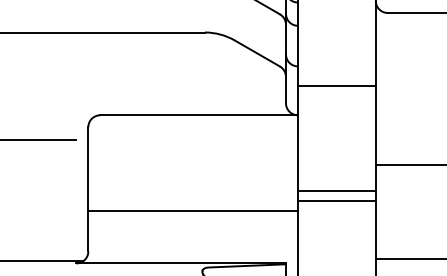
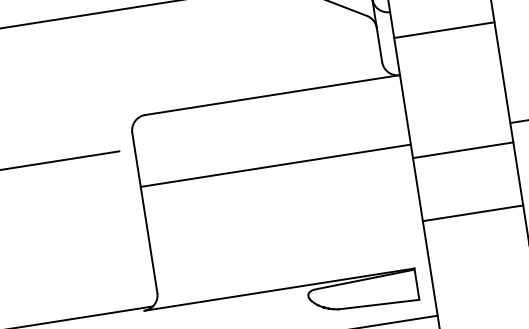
line: (336, 190) -> (462, 150), moved
line: (336, 200) -> (472, 213), moved
line: (192, 211) -> (275, 166), moved

